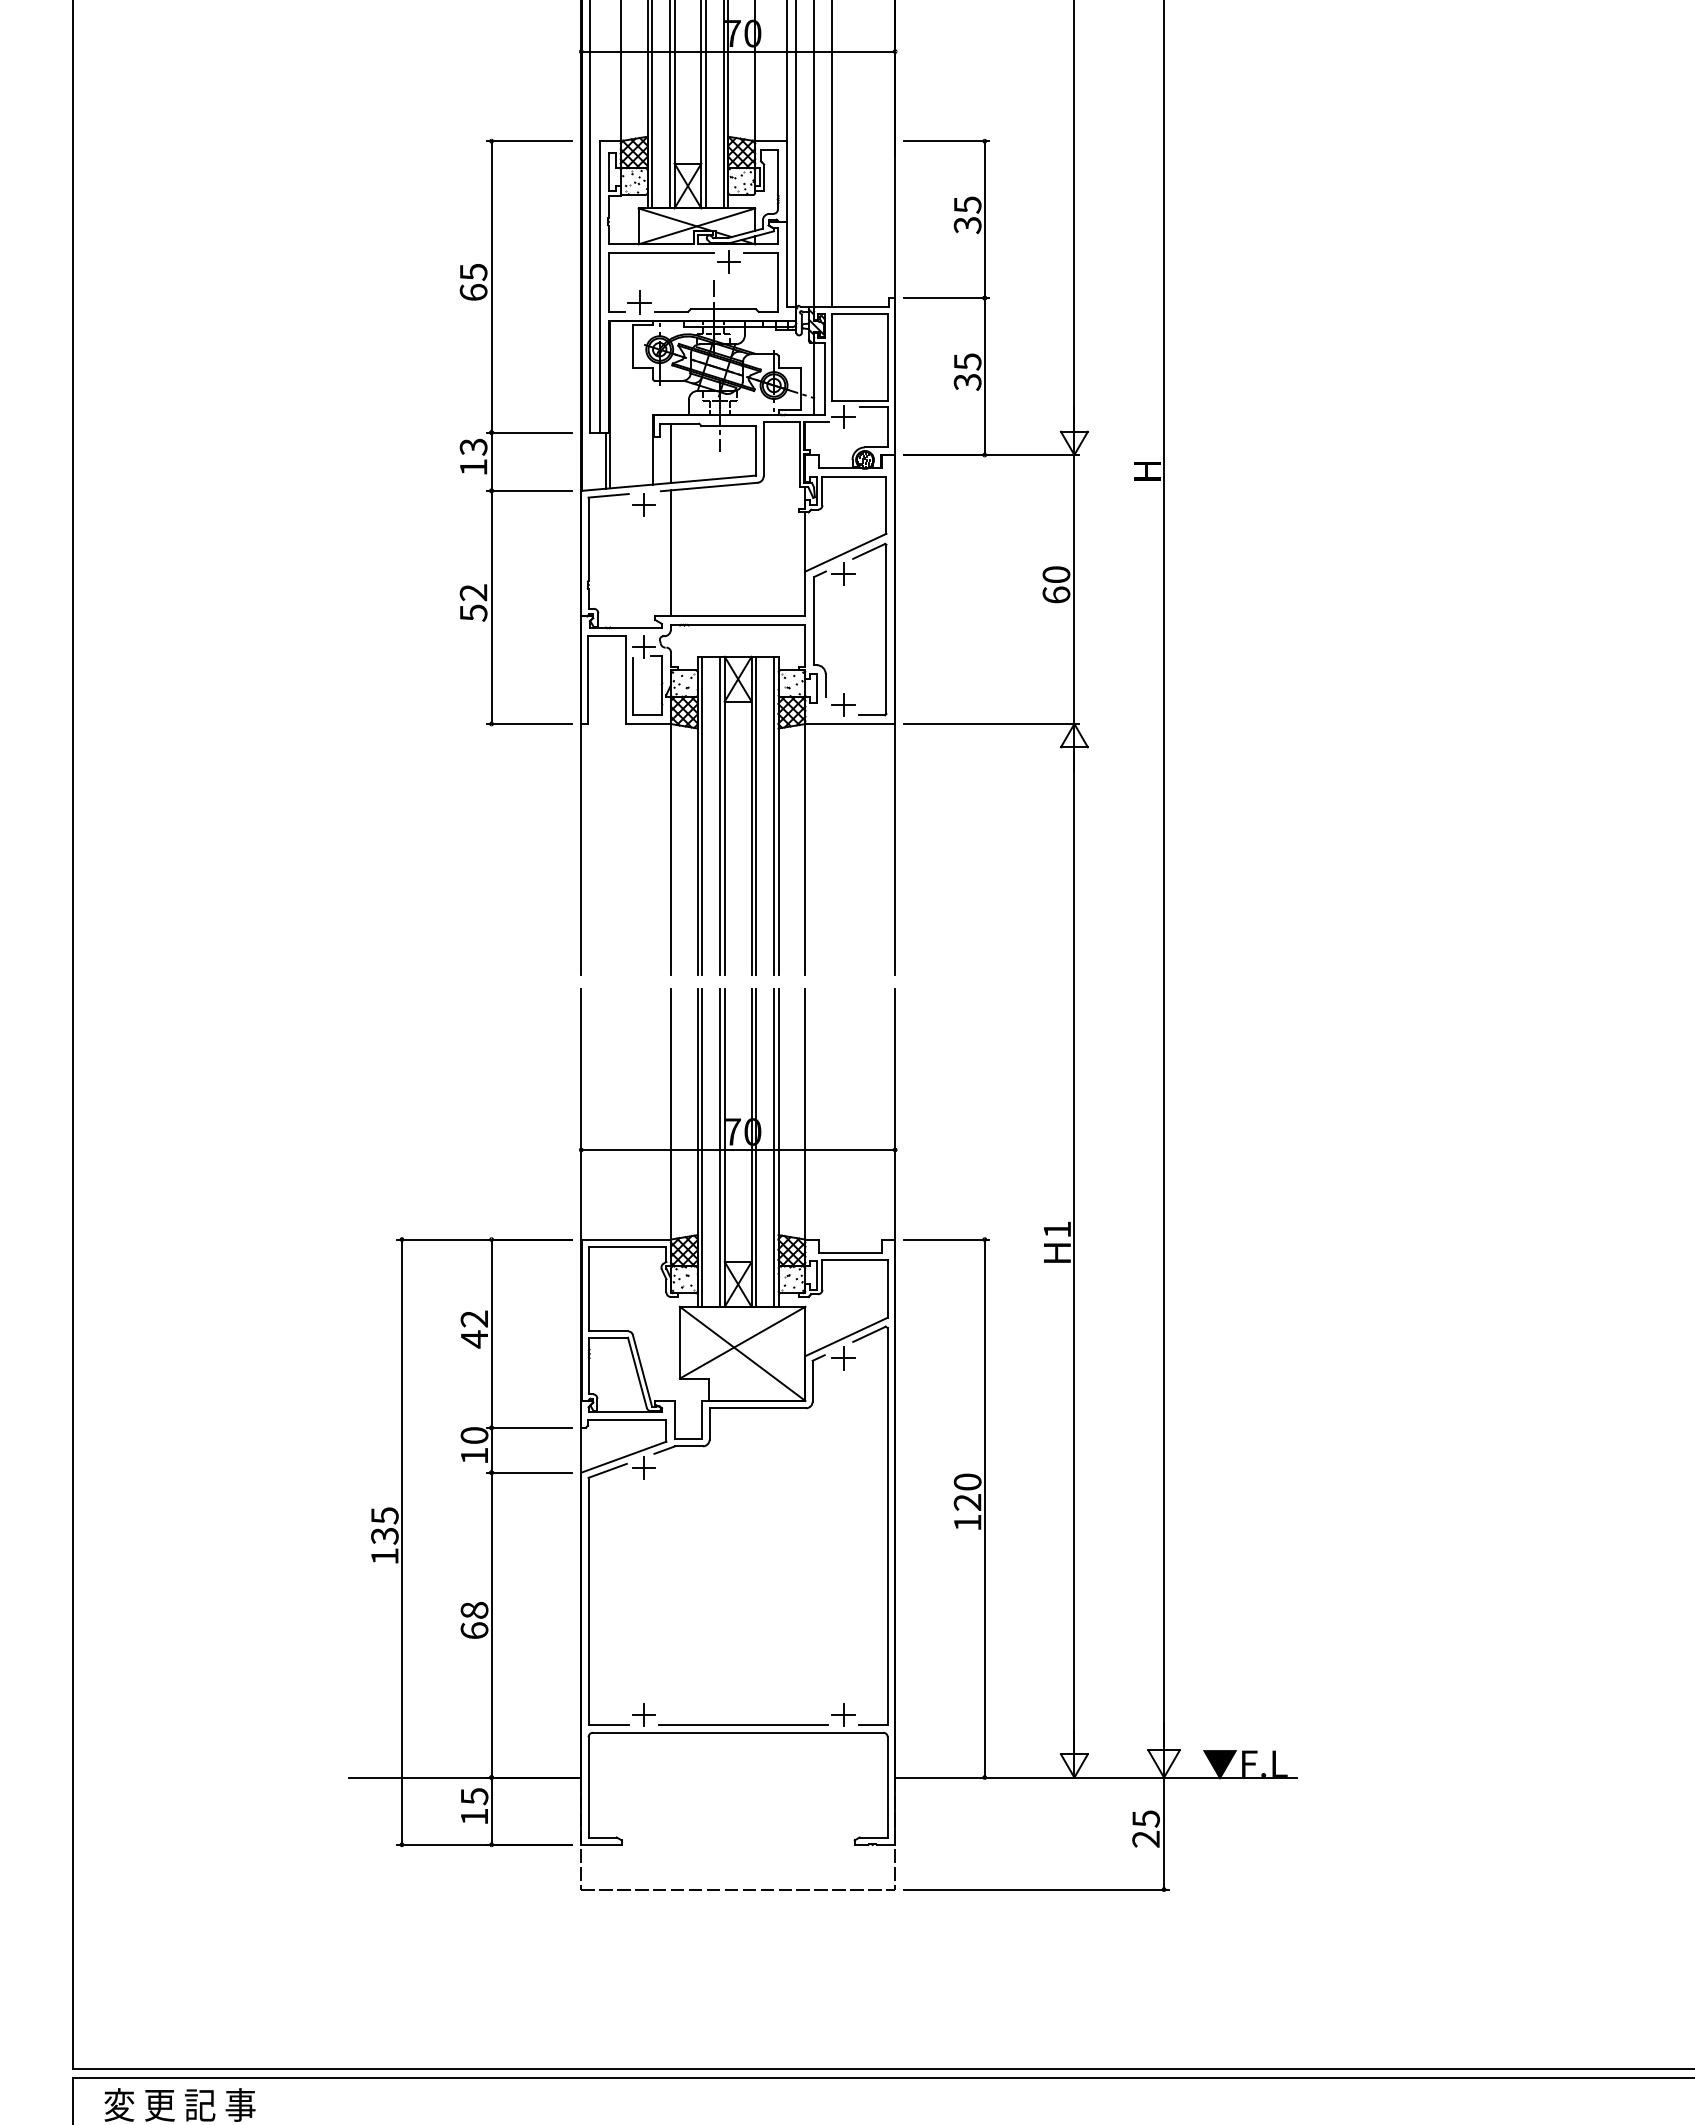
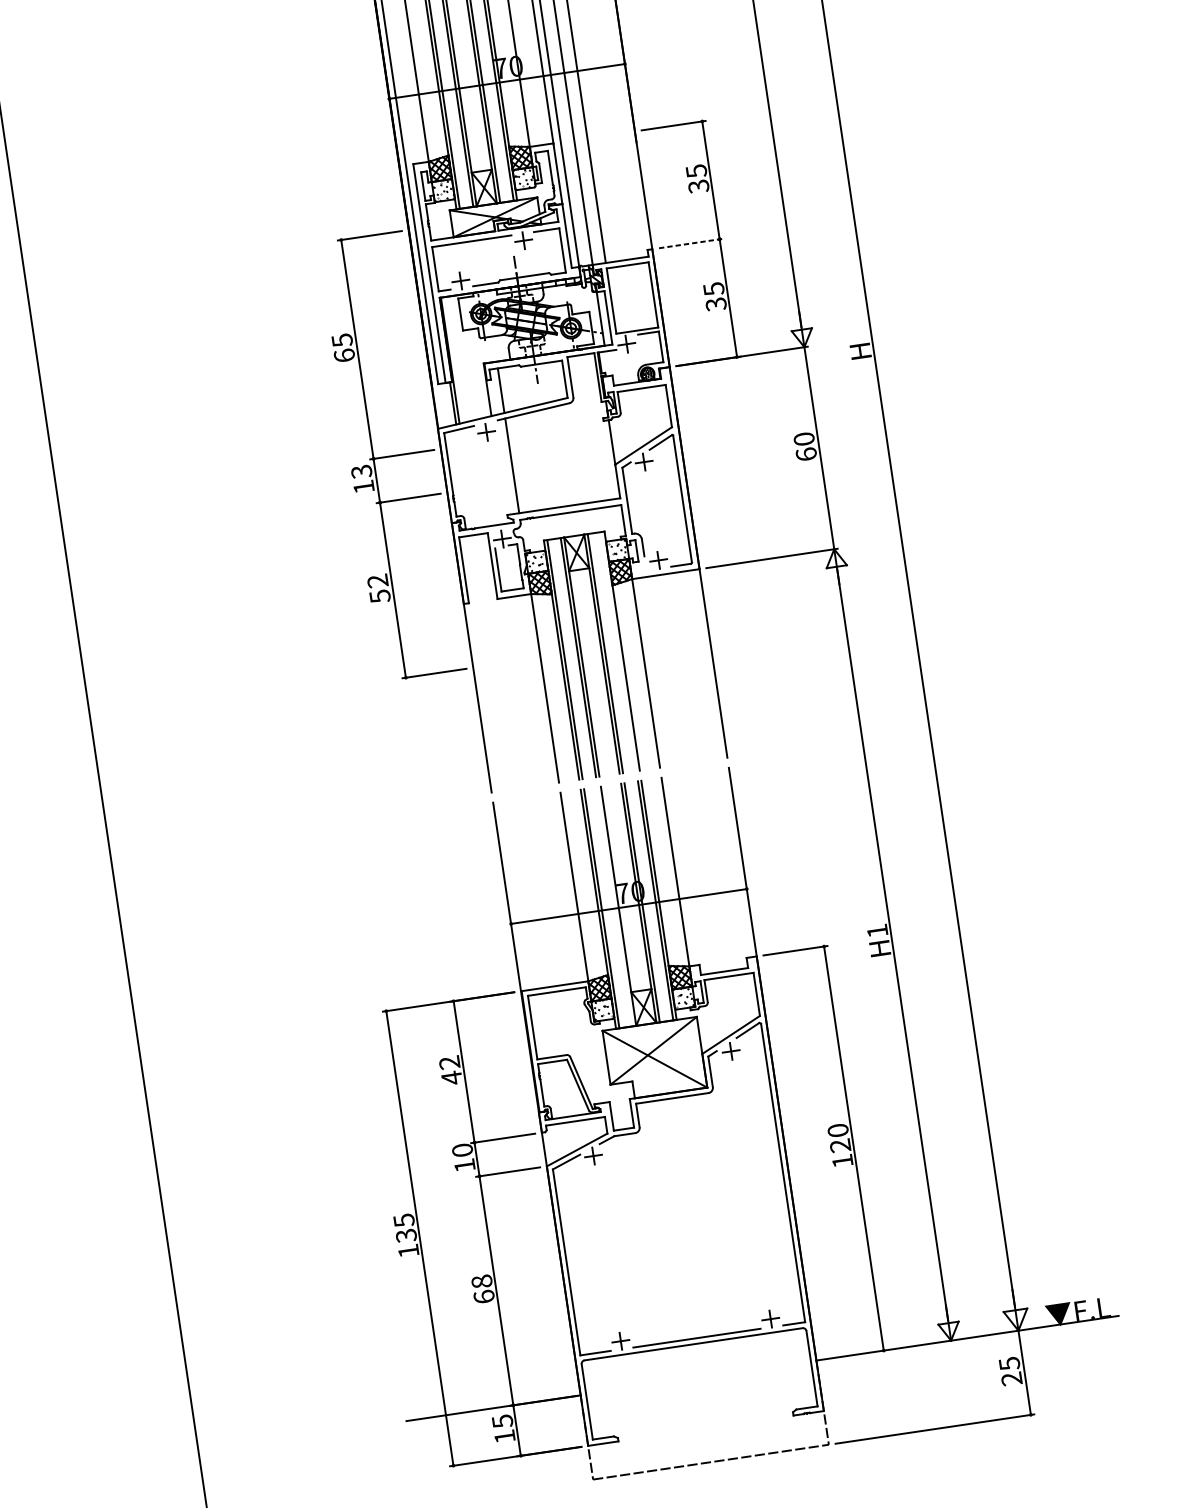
line: (946, 298) -> (690, 243), solid -> dashed
part: (515, 432) -> (391, 456), moved
line: (774, 815) -> (619, 651), removed
line: (720, 1147) -> (615, 906), removed

